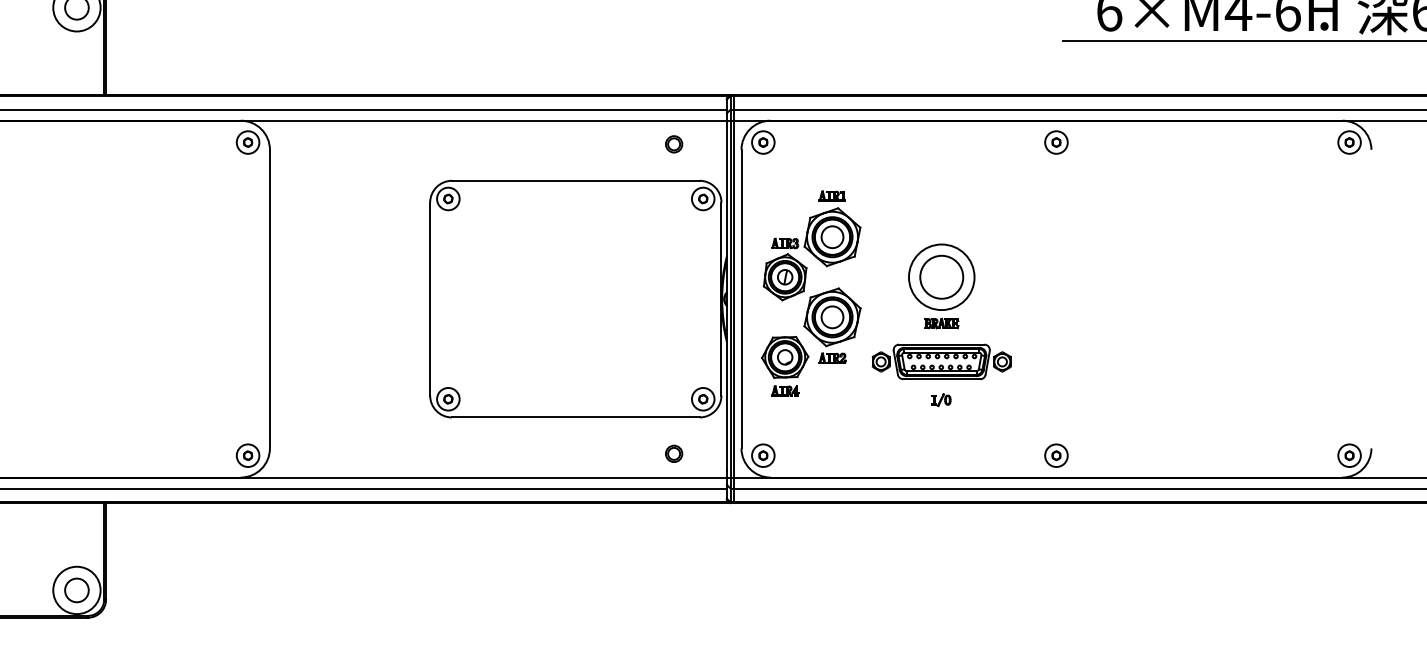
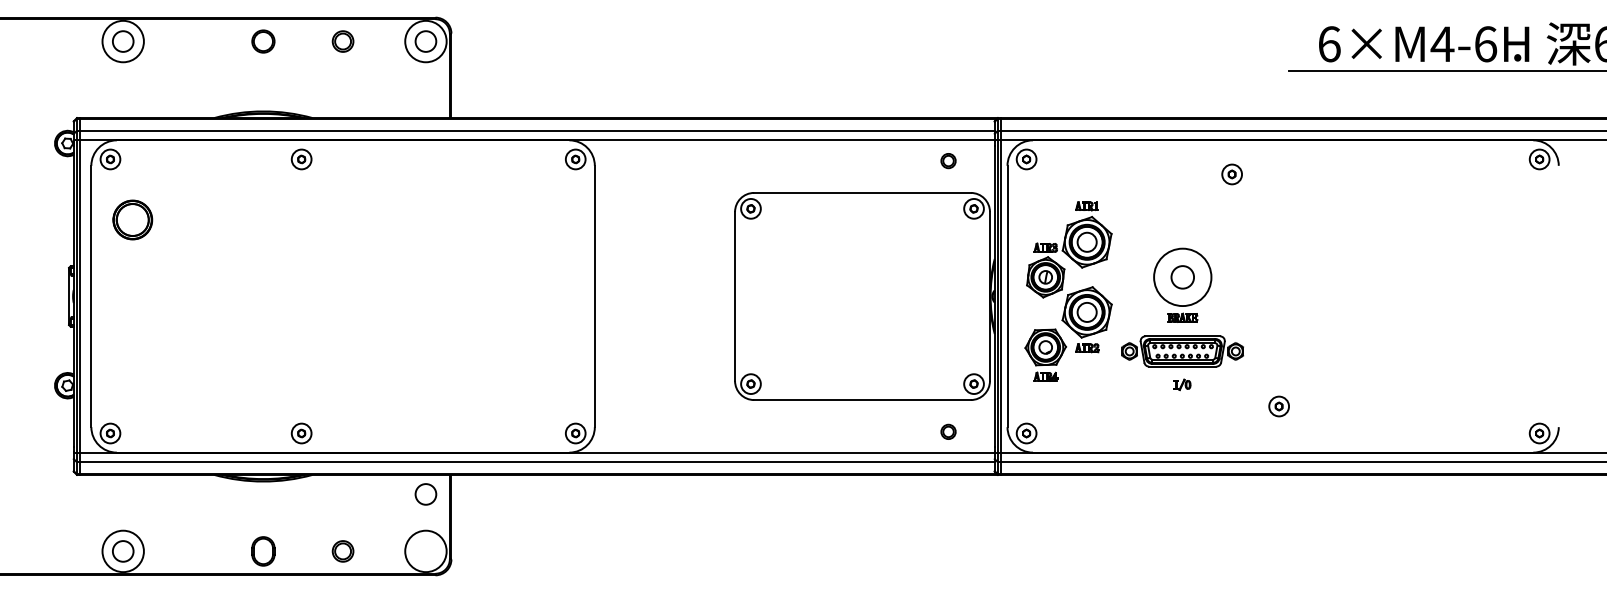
part: (1055, 142) -> (1231, 174), moved
circle: (941, 277) -> (1182, 277), size x0.6
part: (1055, 455) -> (1278, 406), moved
circle: (76, 590) -> (425, 494), moved

